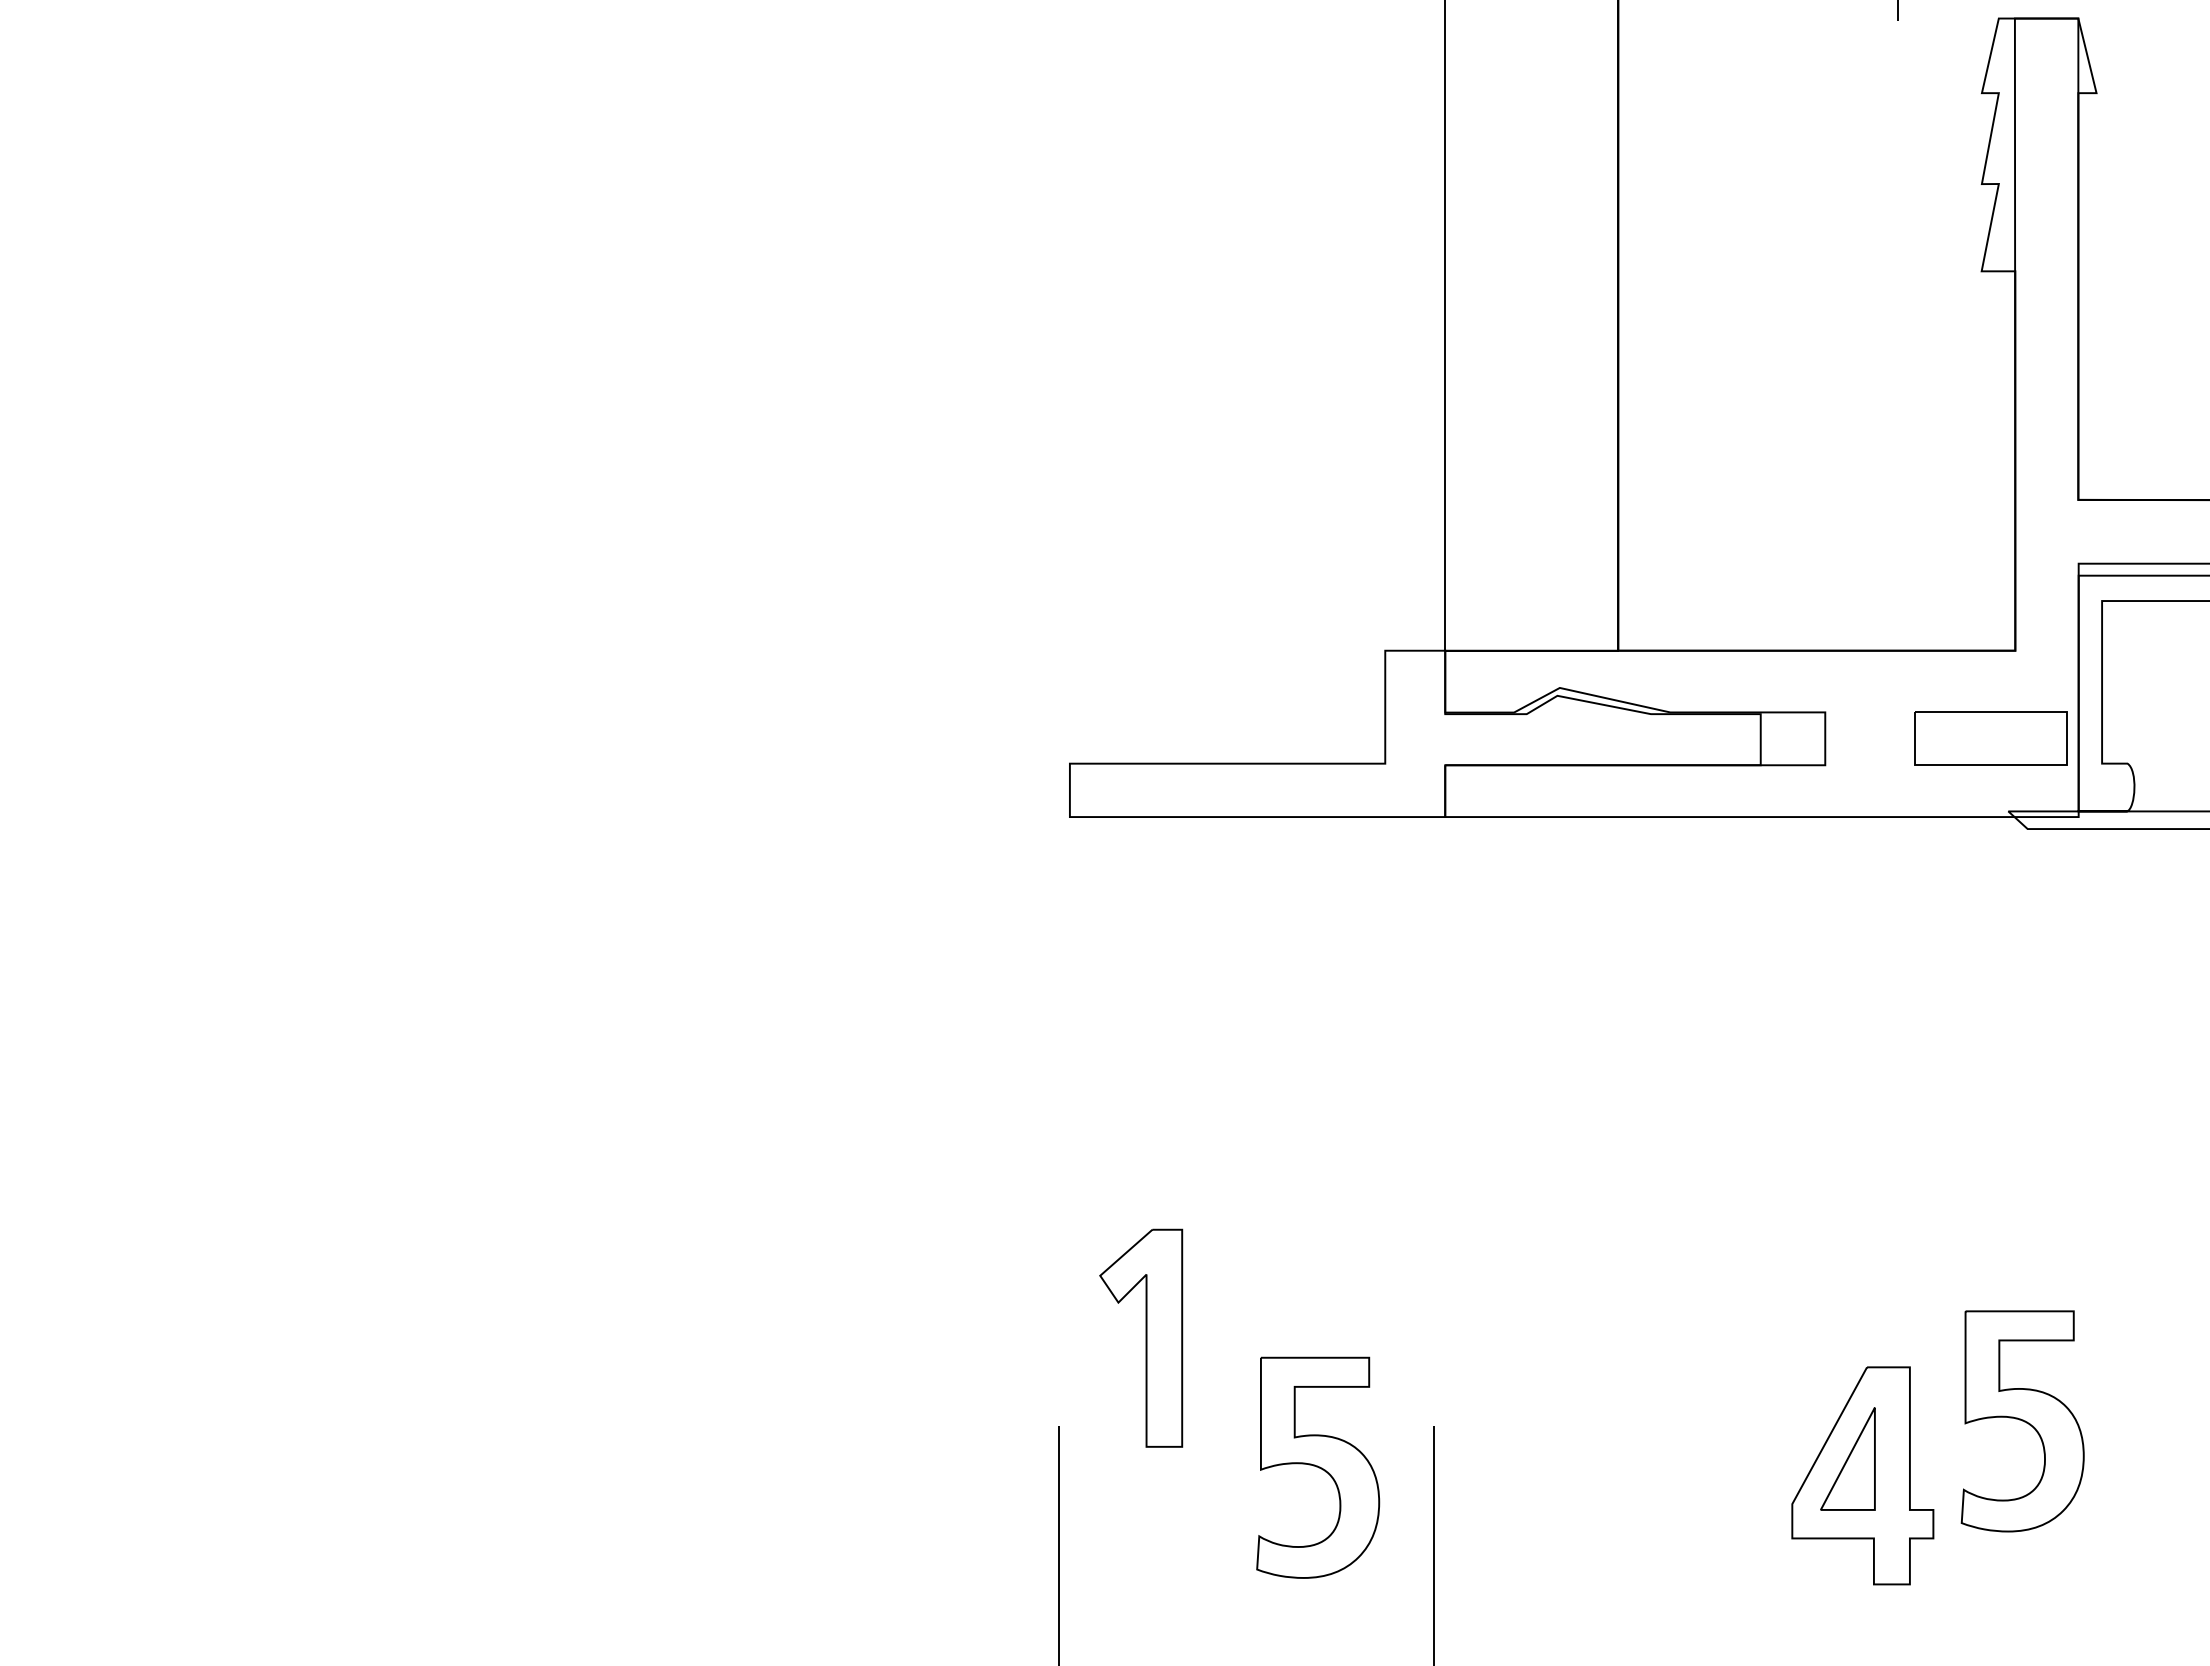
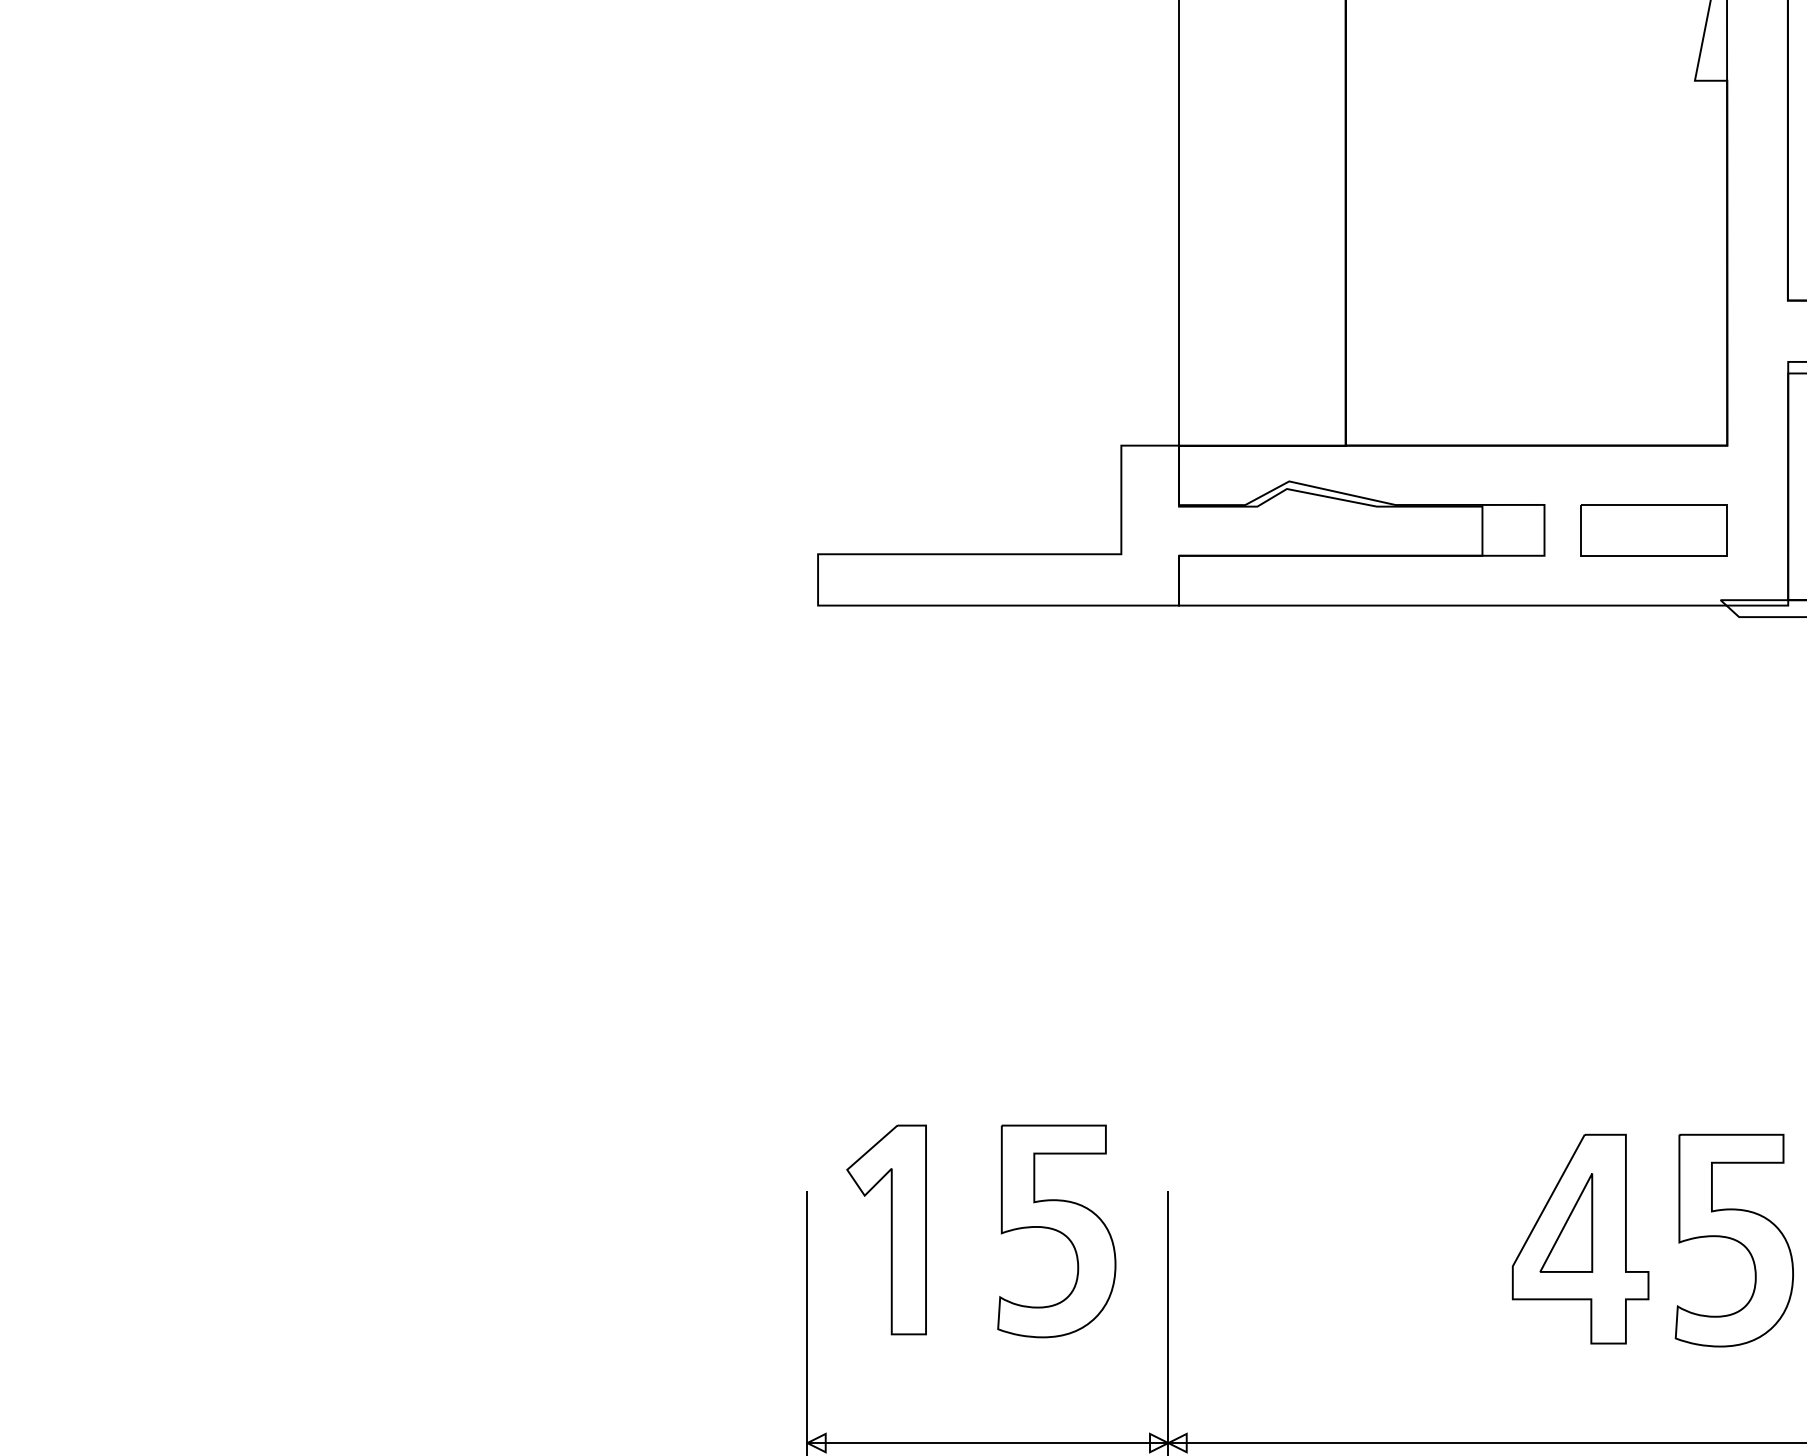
part: (1990, 738) -> (1653, 530), moved
part: (1141, 1337) -> (886, 1229), moved
part: (2022, 1421) -> (1734, 1240), moved

